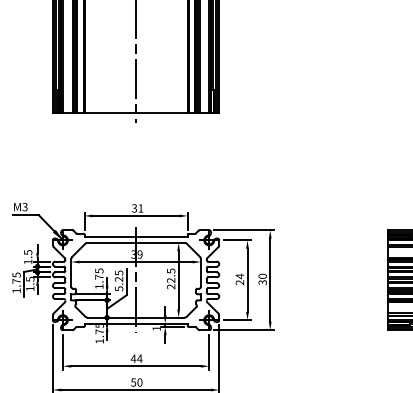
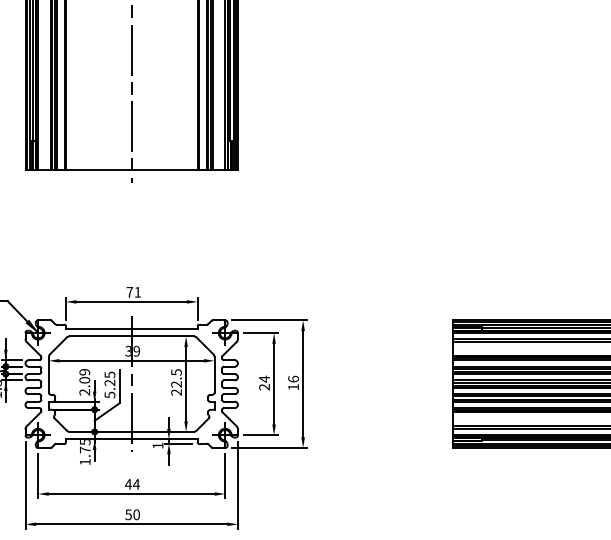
text: (134, 207) -> (129, 291), 31 -> 71
text: (99, 278) -> (84, 382), 1.75 -> 2.09
text: (262, 278) -> (293, 382), 30 -> 16

